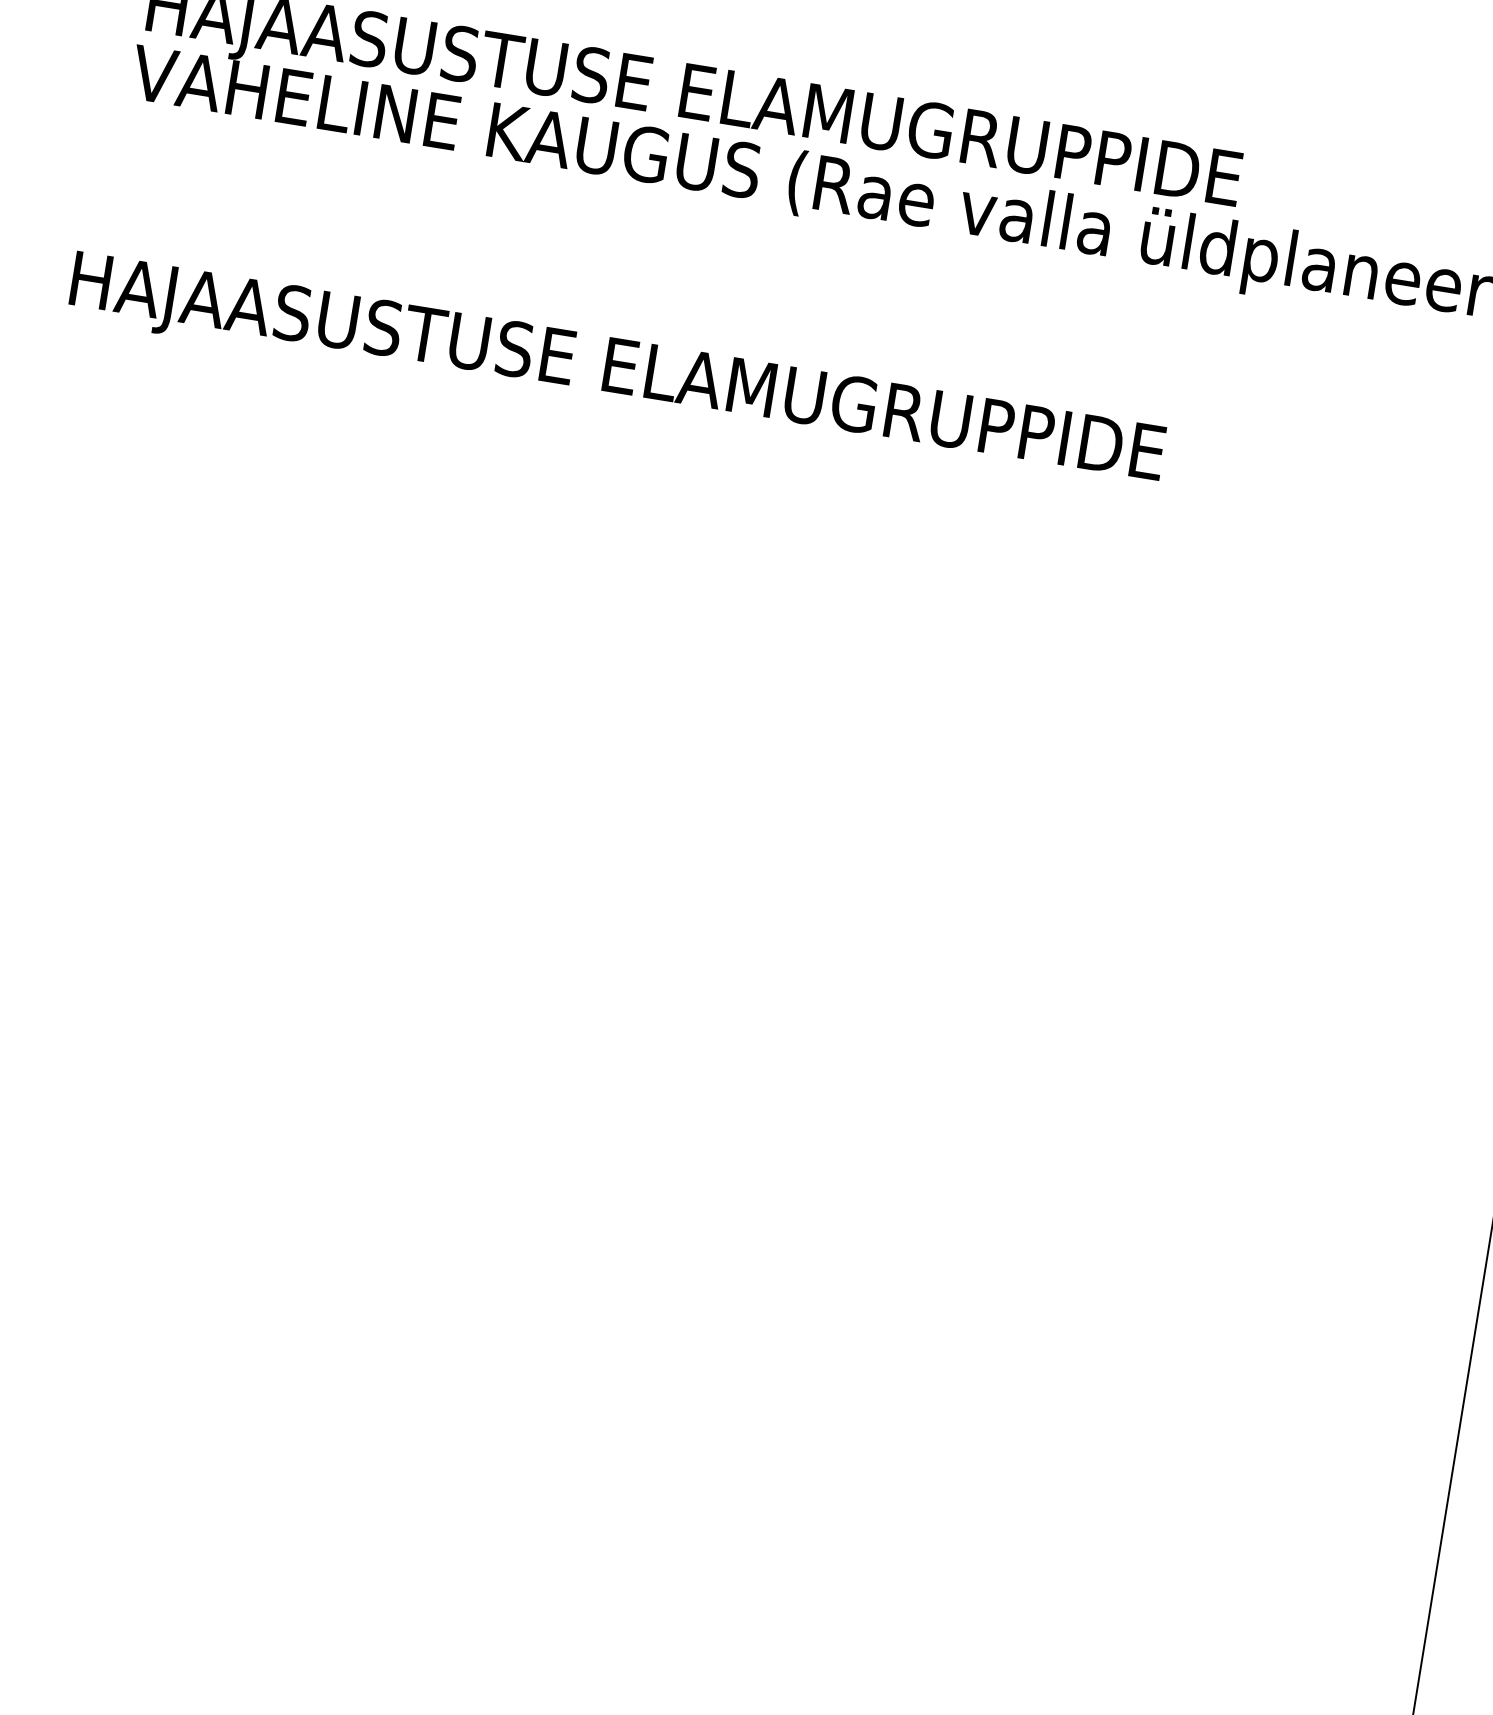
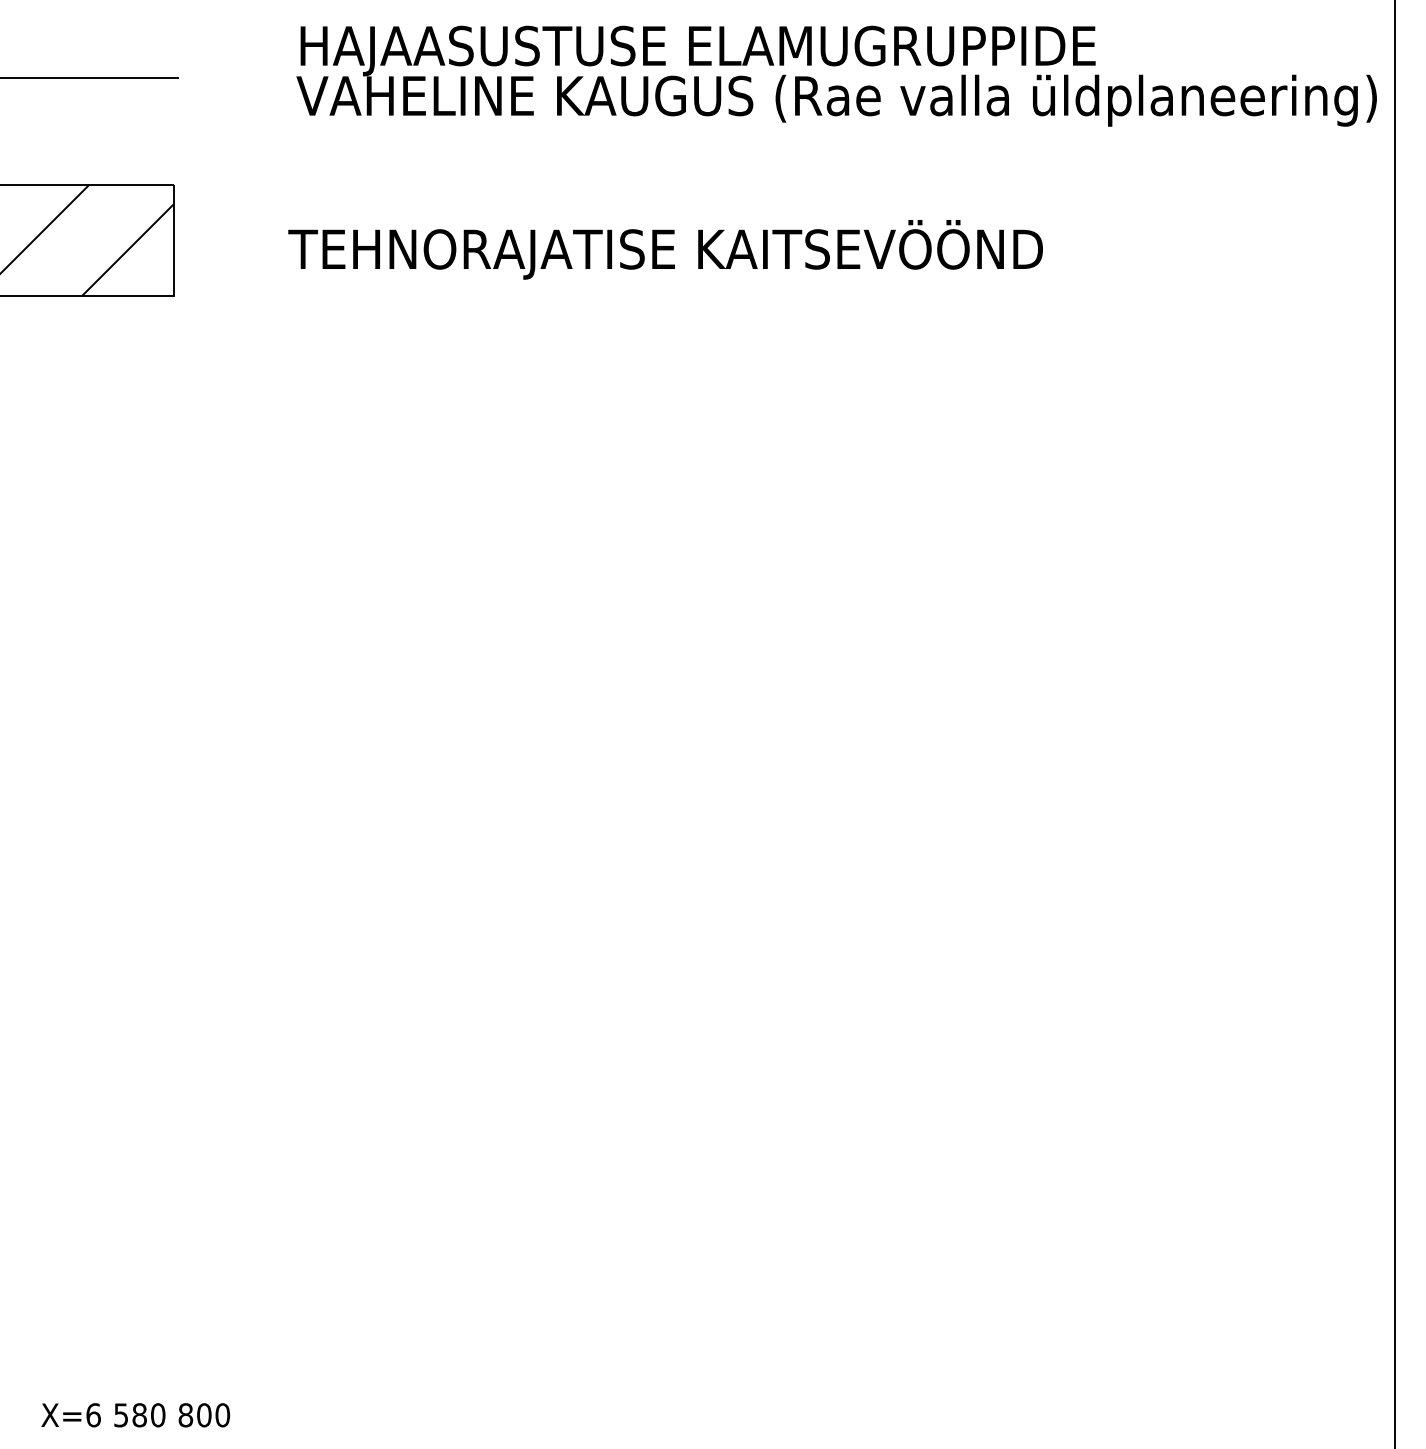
text: (617, 365) -> (674, 249), HAJAASUSTUSE ELAMUGRUPPIDE -> TEHNORAJATISE KAITSEVÖÖND

